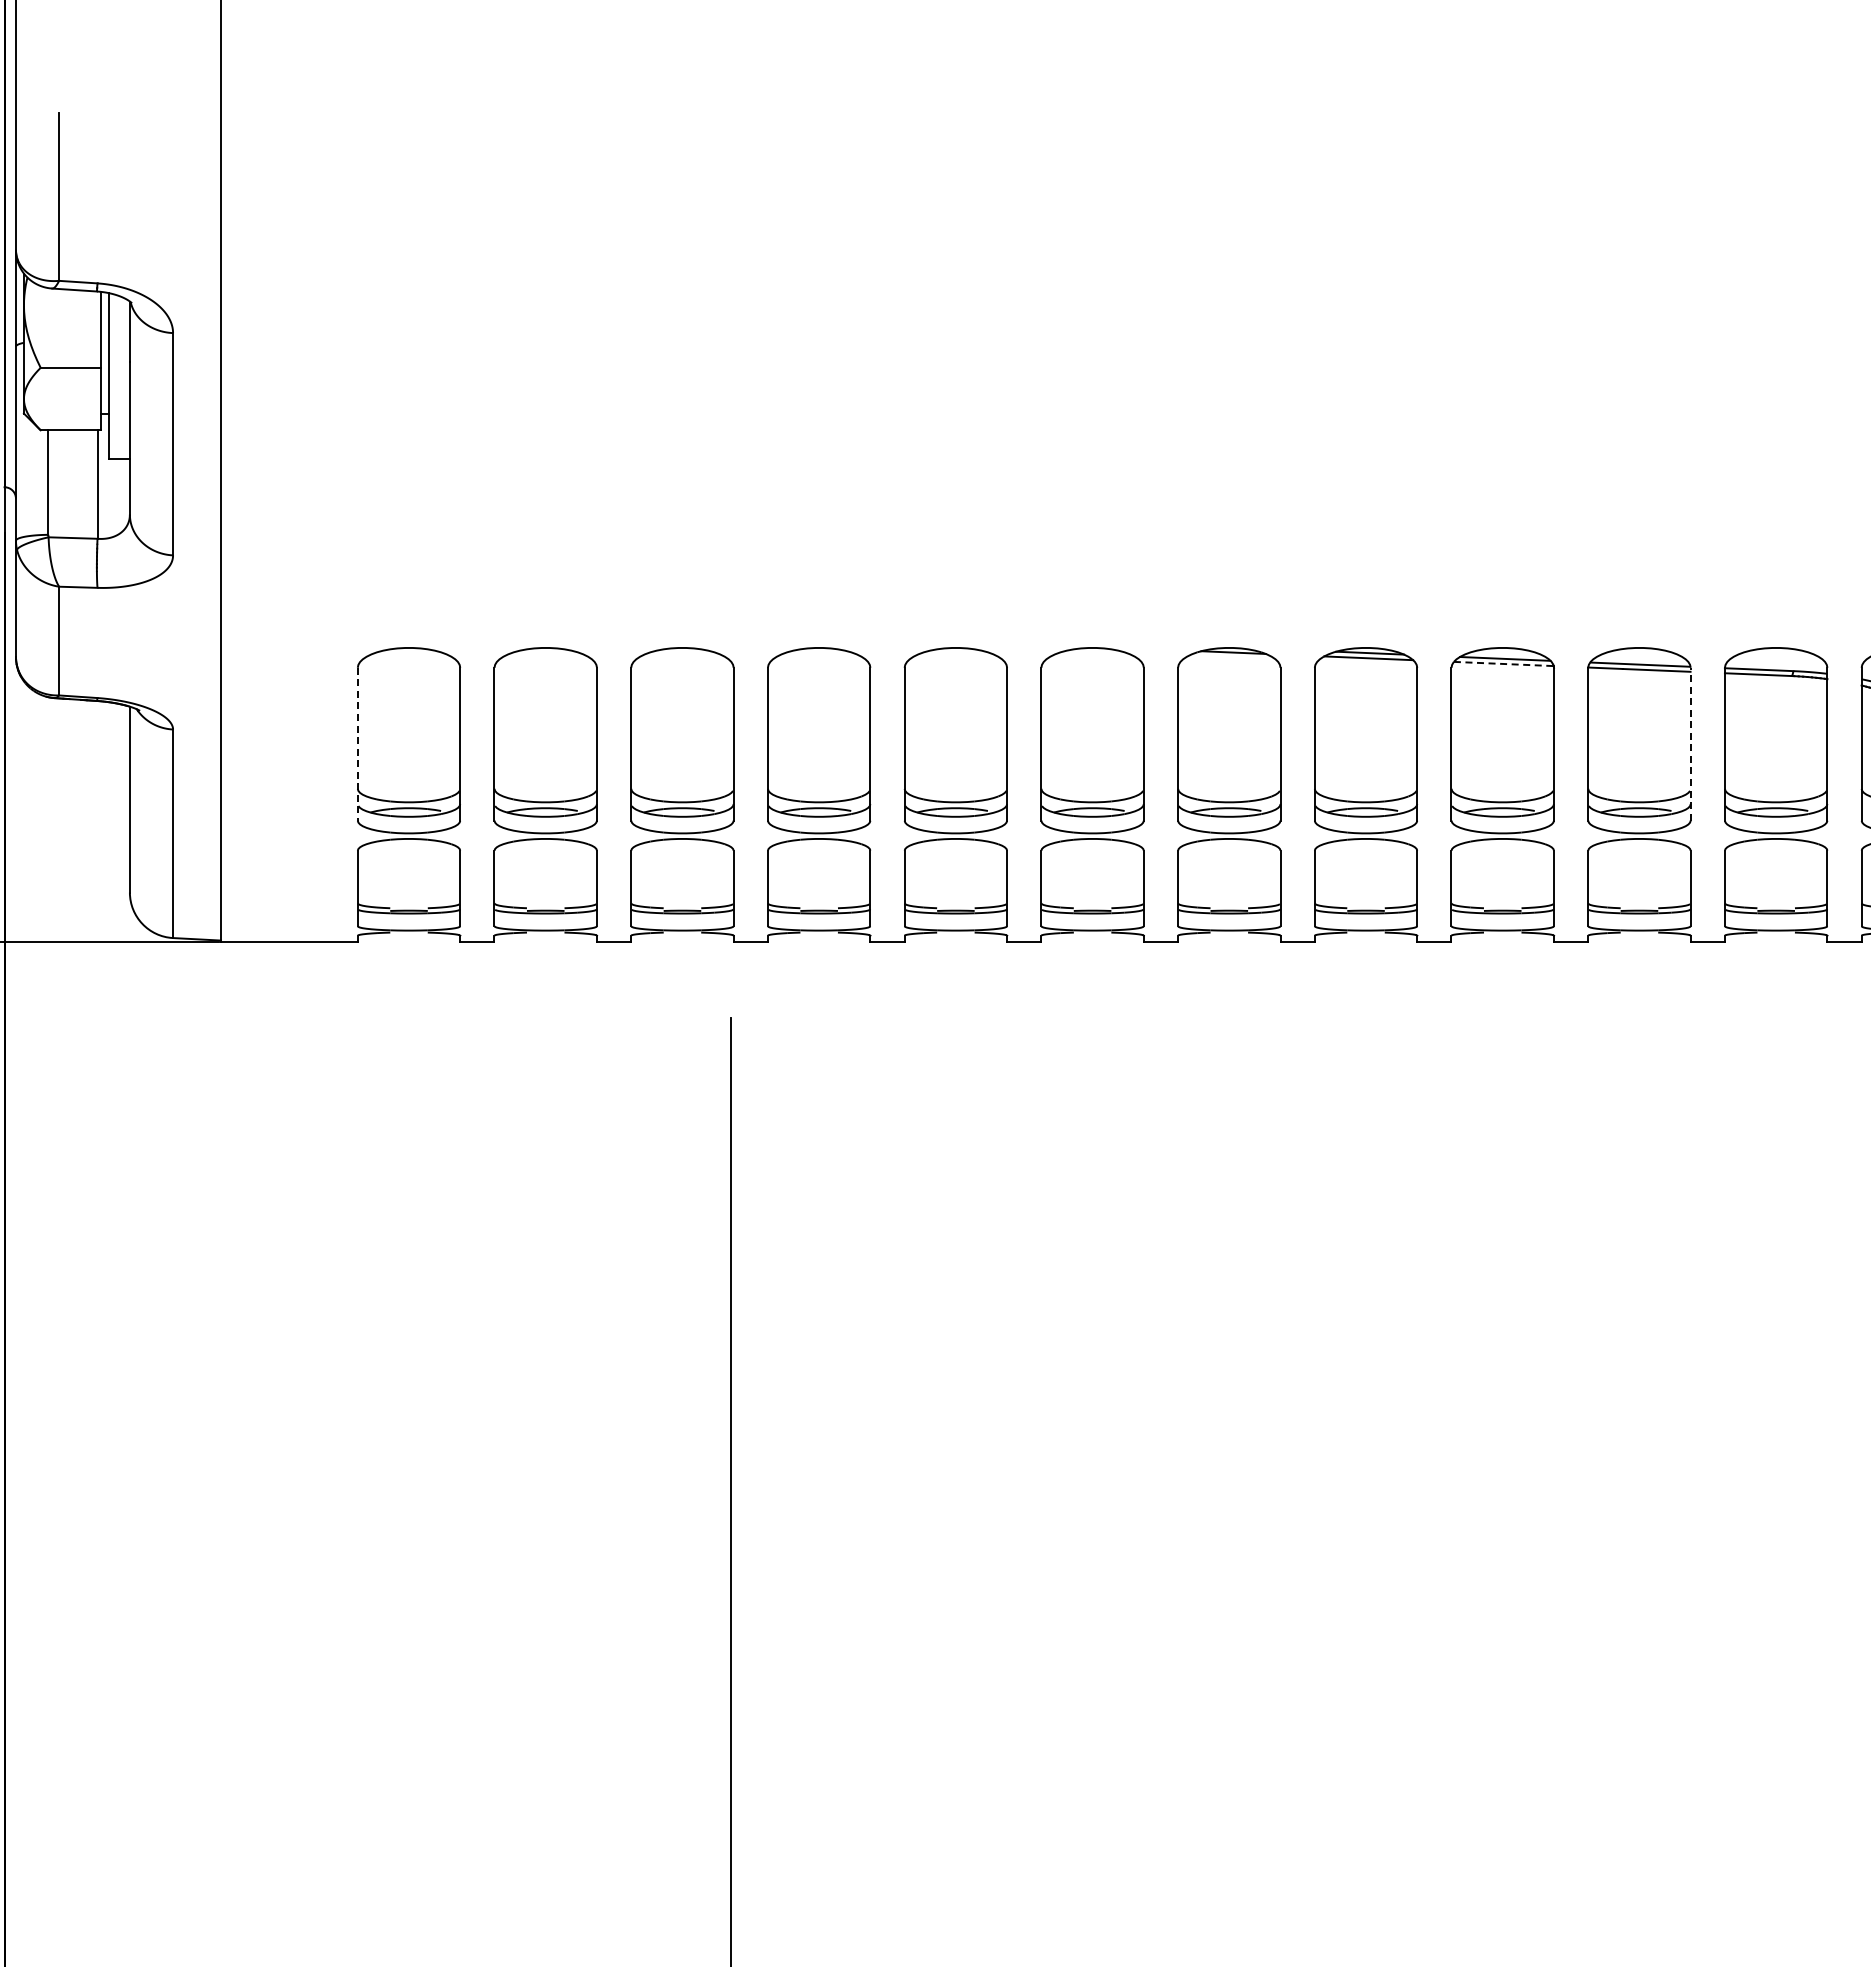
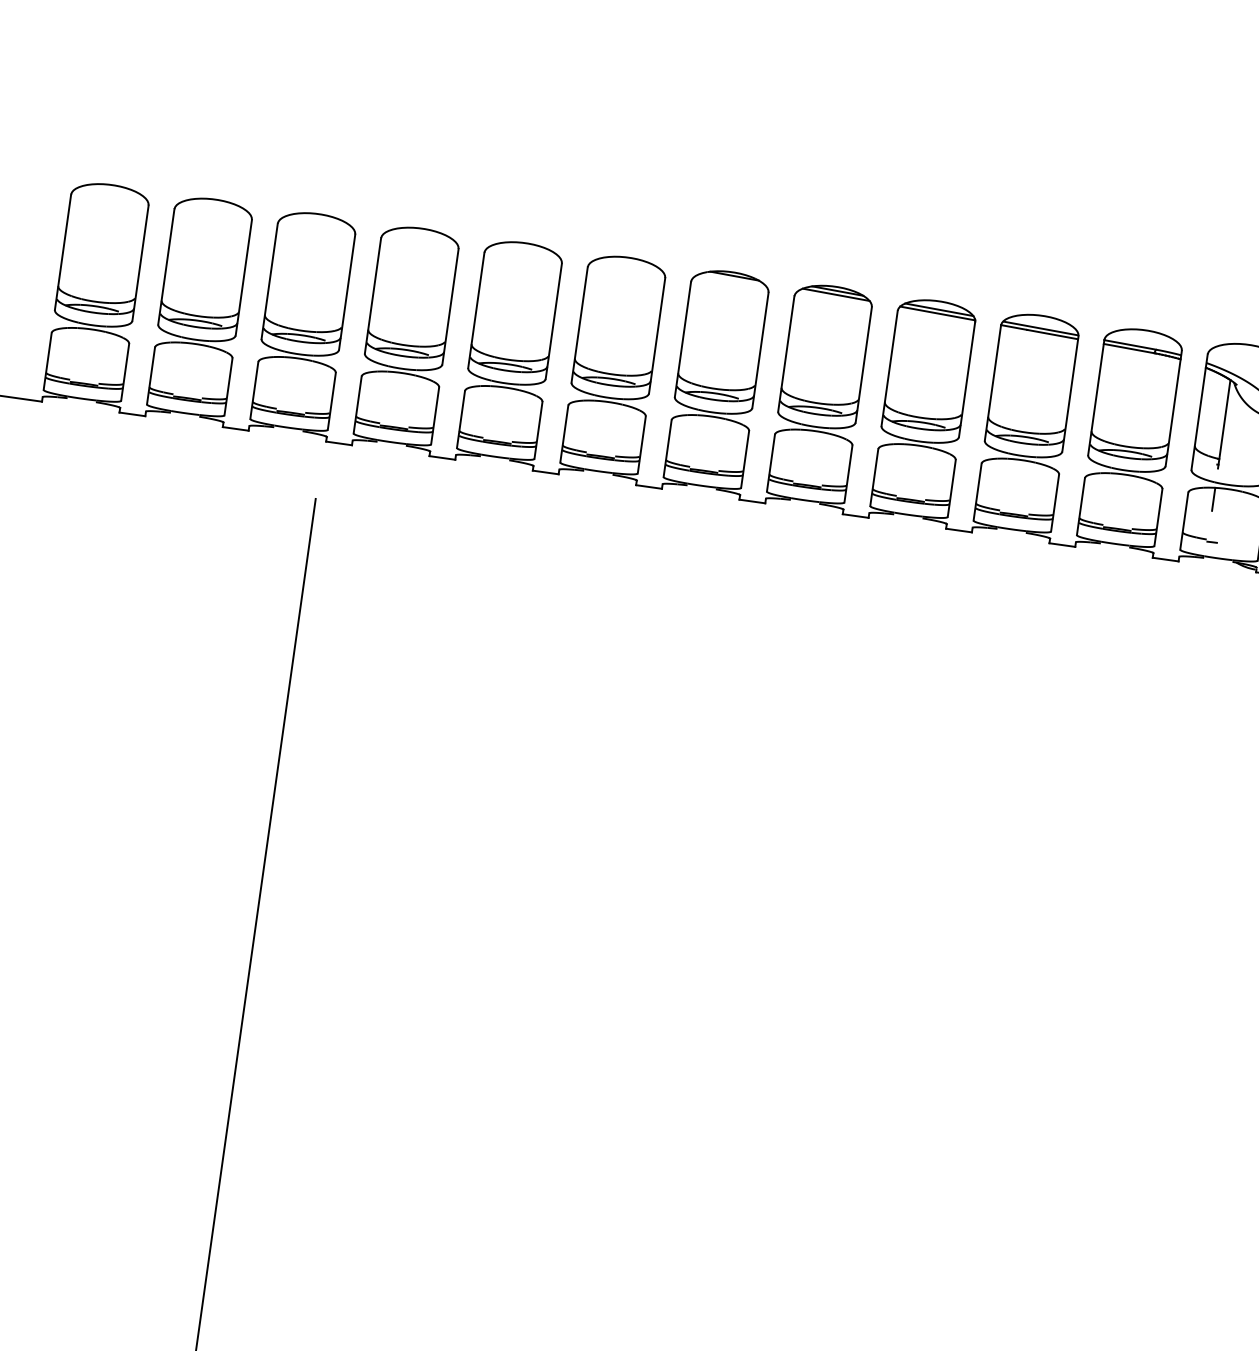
line: (1503, 663) -> (937, 313), dashed -> solid
line: (1690, 743) -> (1070, 393), dashed -> solid
line: (357, 744) -> (62, 252), dashed -> solid

